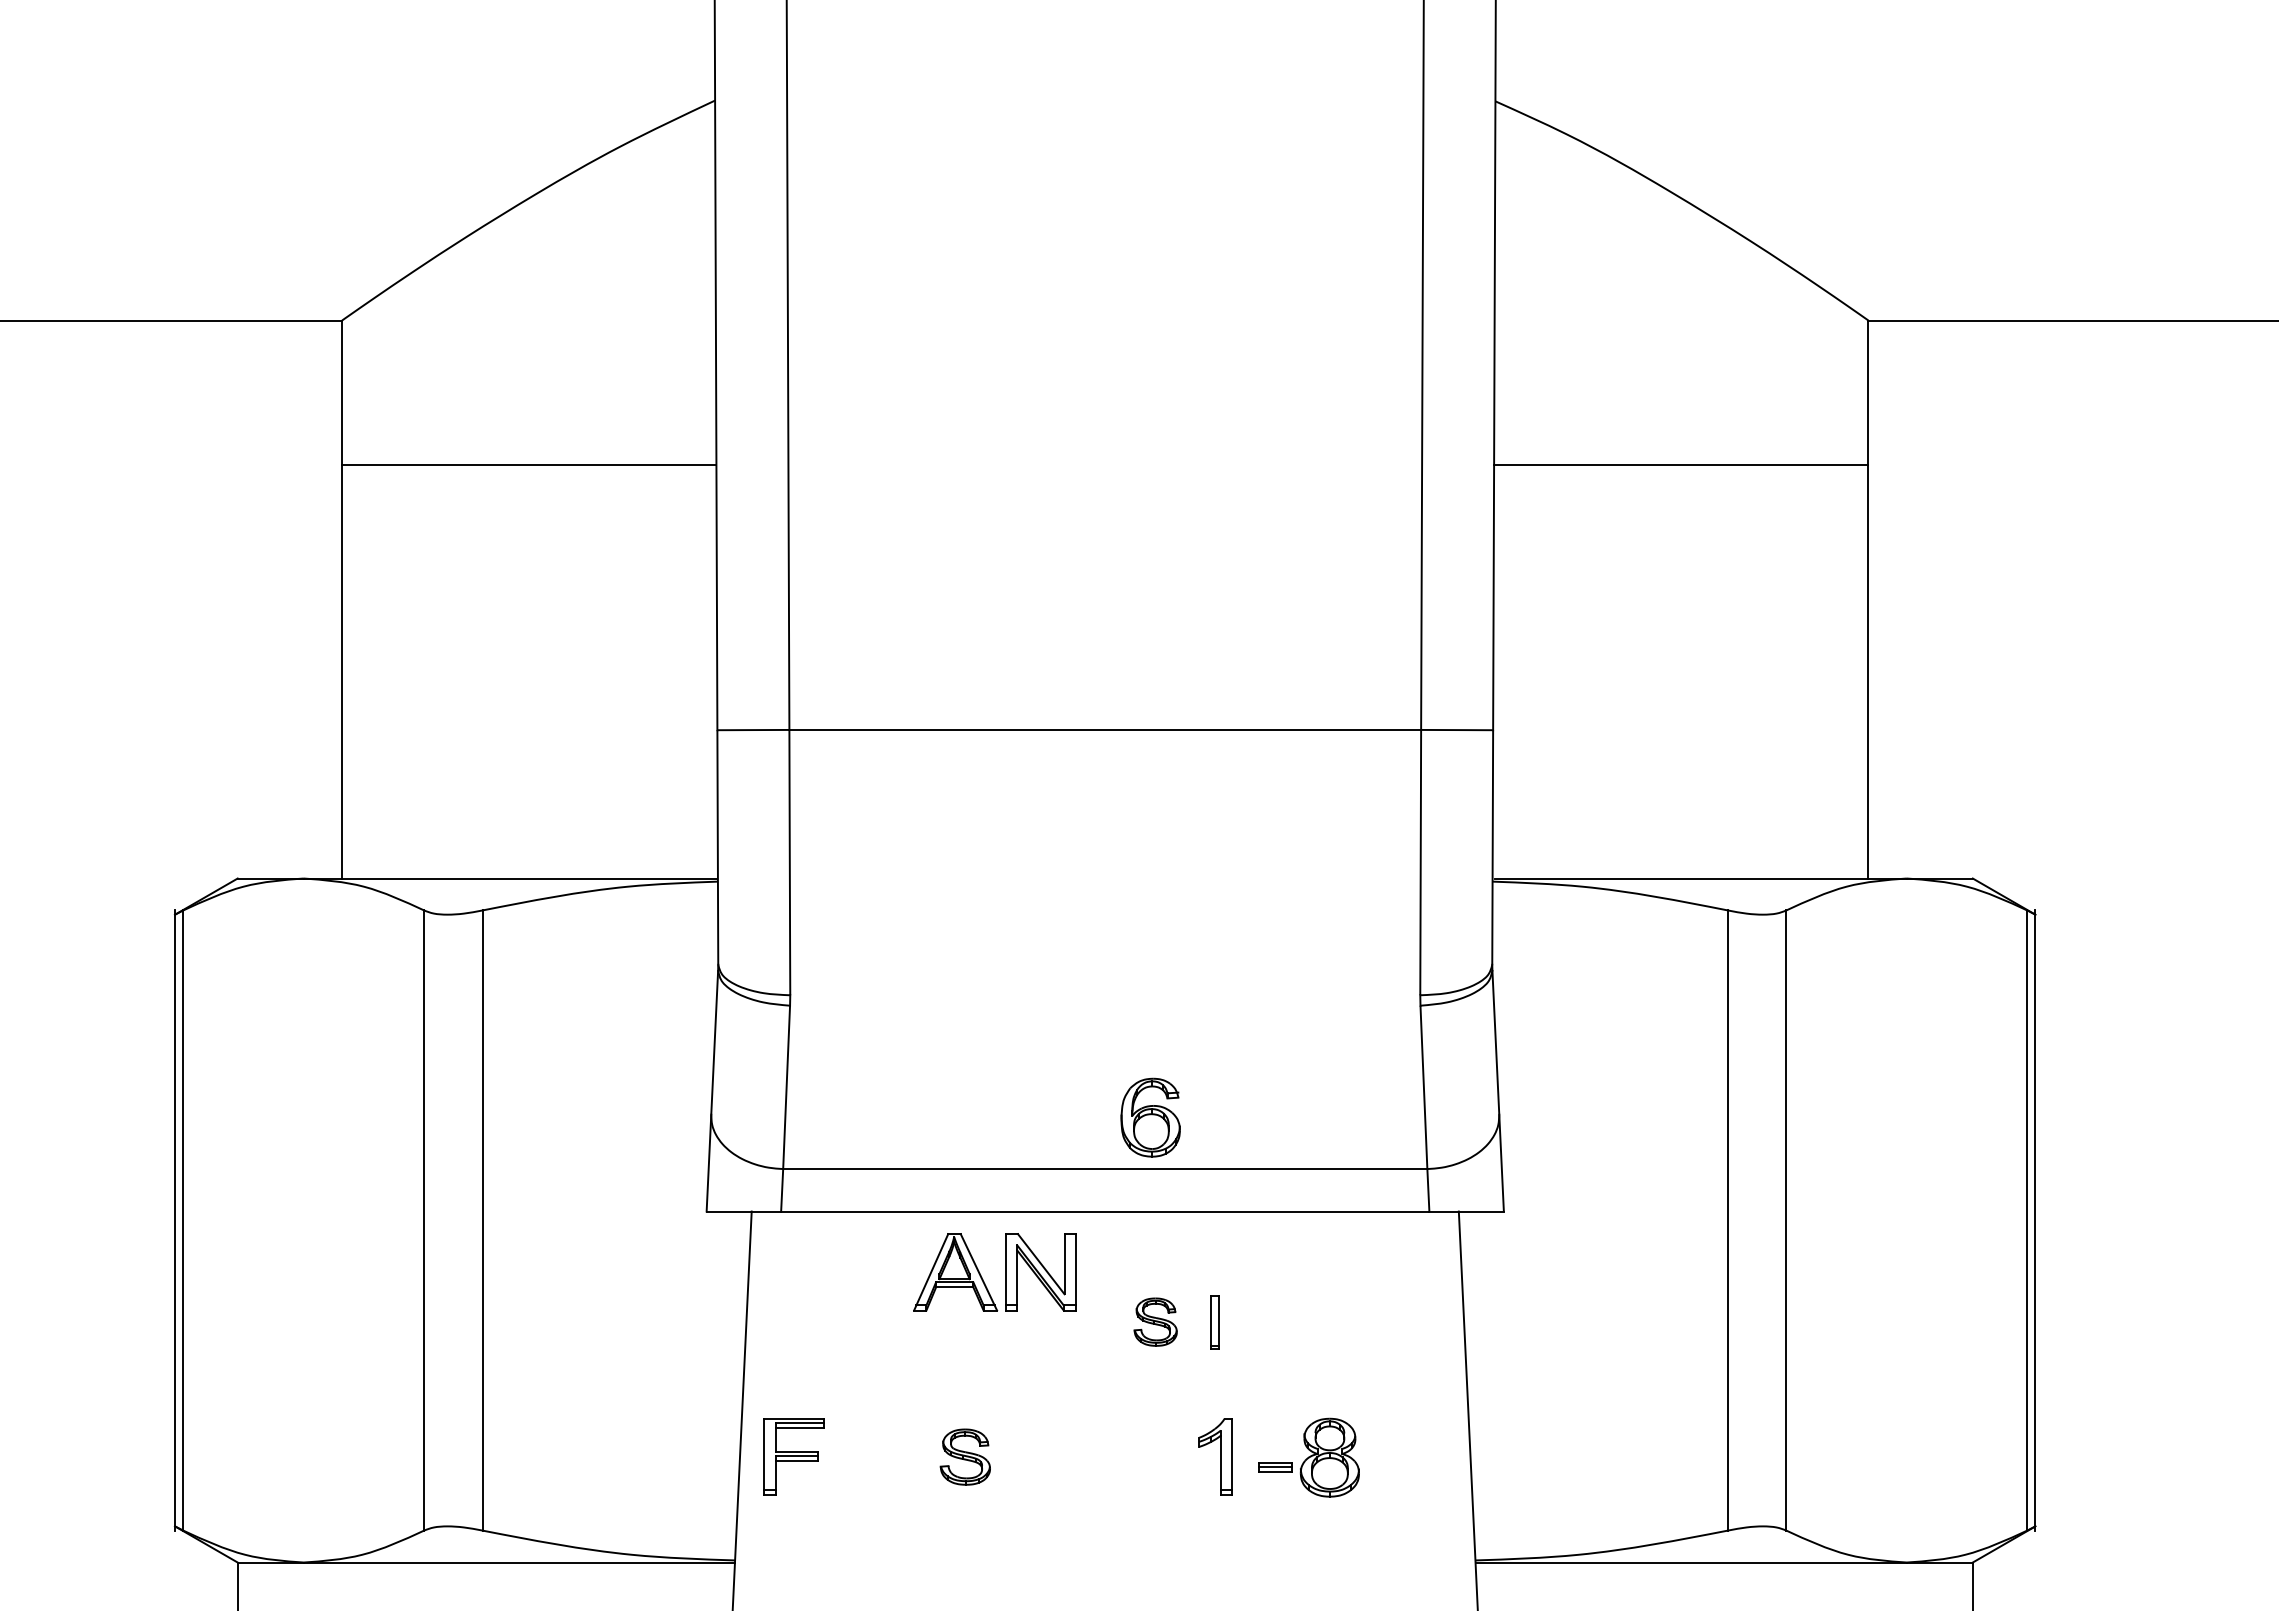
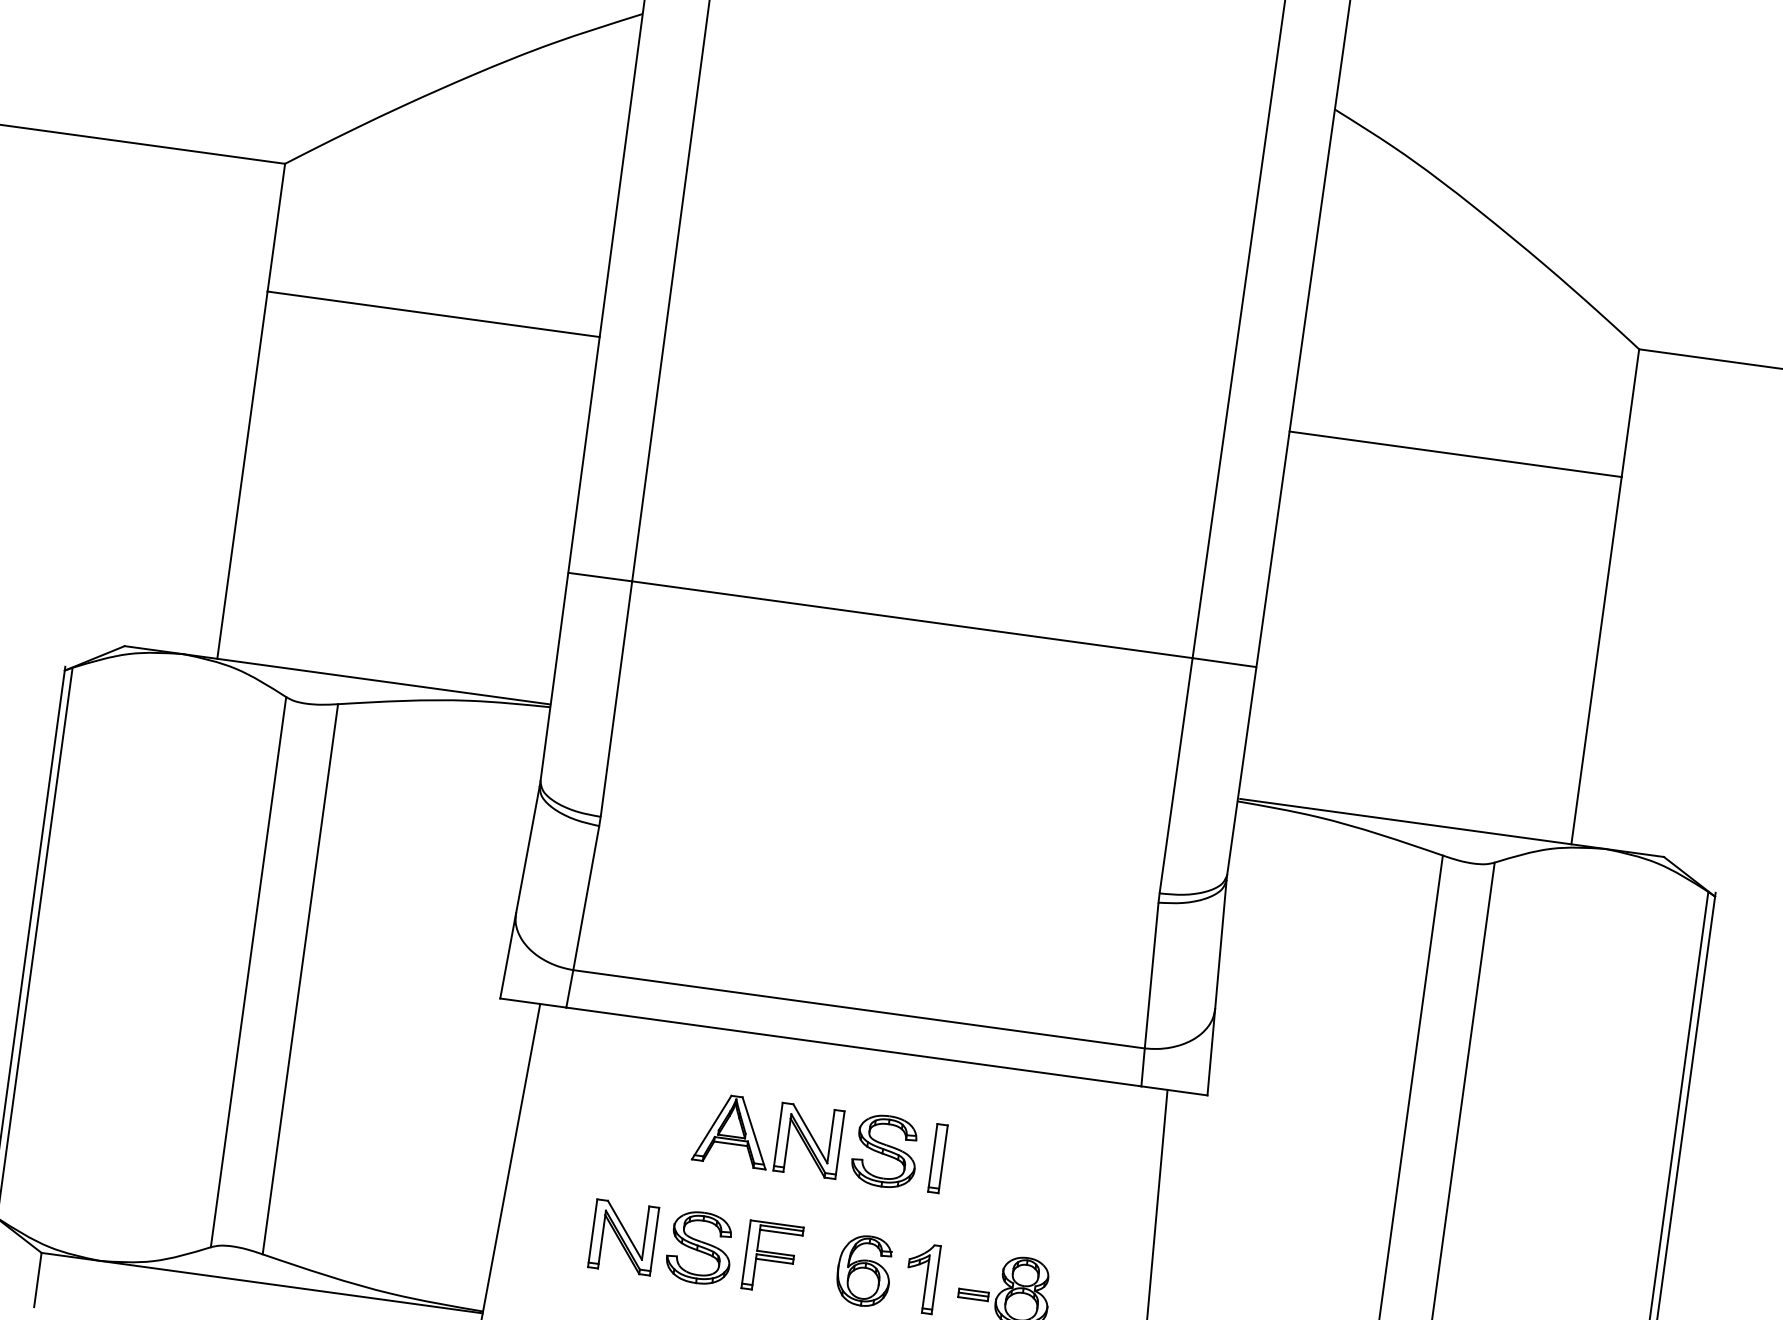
part: (1150, 1117) -> (864, 1270), moved
part: (1005, 1272) -> (777, 1136), moved
part: (1155, 1321) -> (885, 1150), size x1.67
part: (1214, 1322) -> (937, 1158), size x1.43
part: (793, 1456) -> (771, 1257), moved
part: (965, 1456) -> (700, 1247), size x1.43
part: (879, 1457) -> (623, 1237), added

